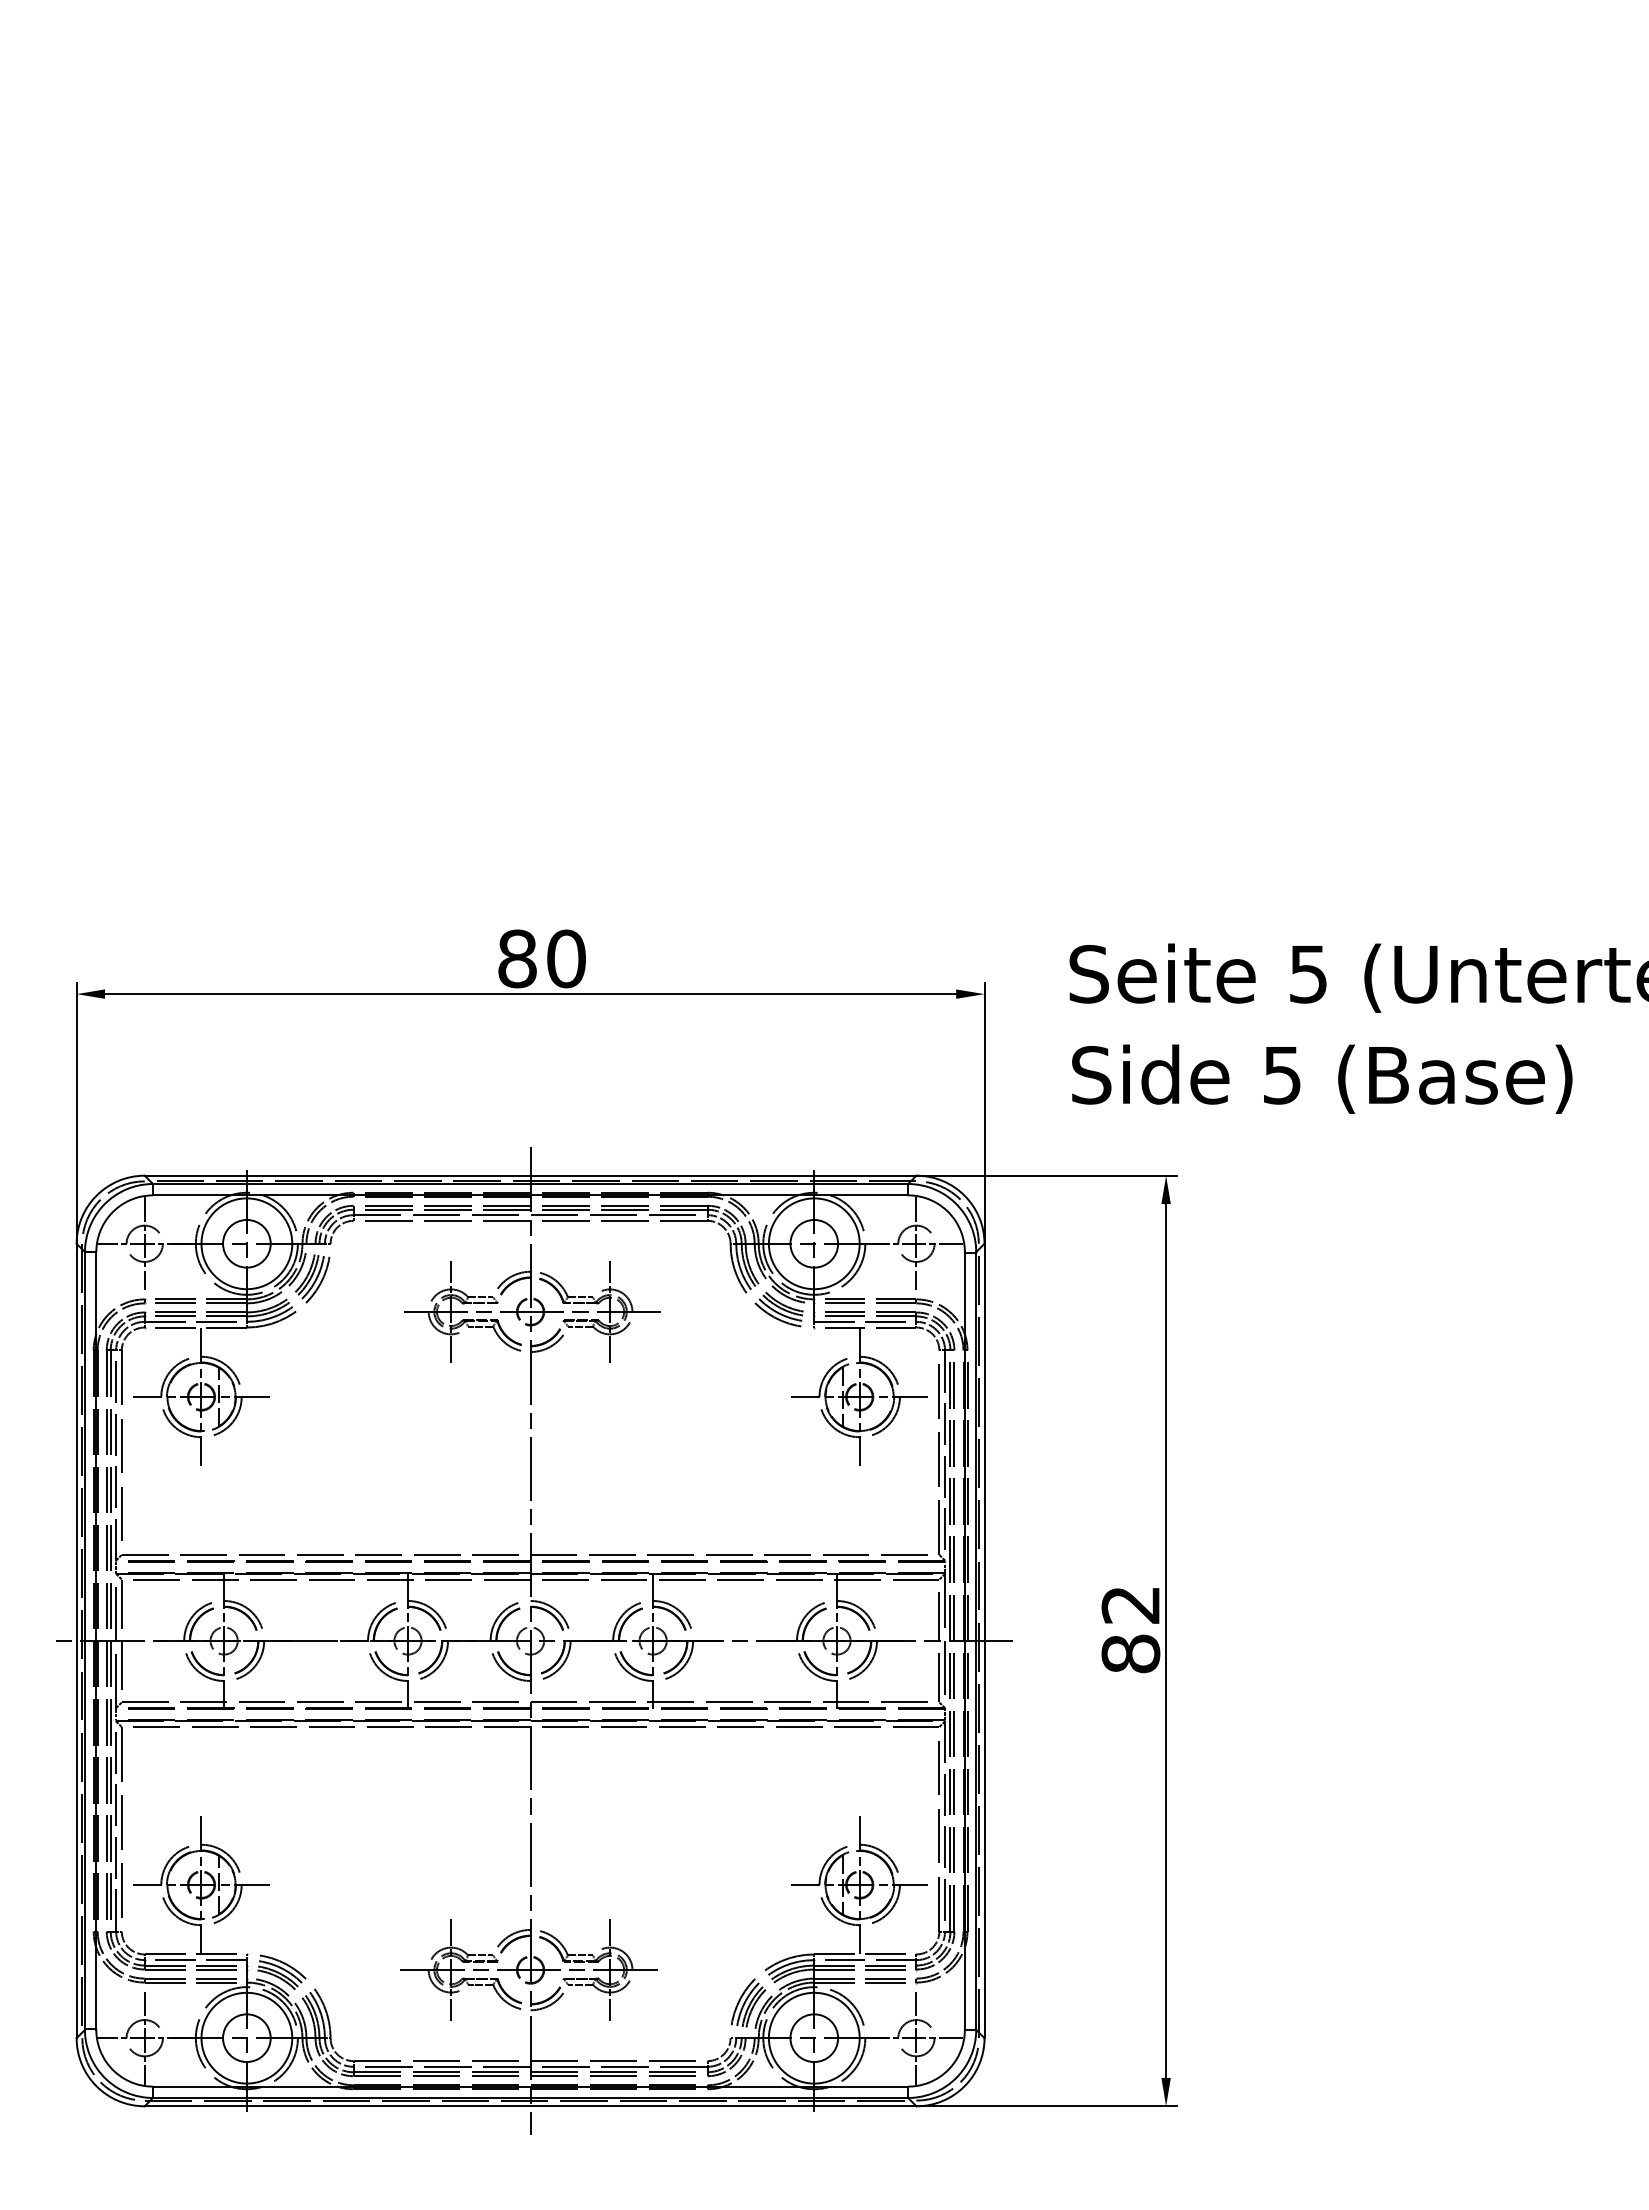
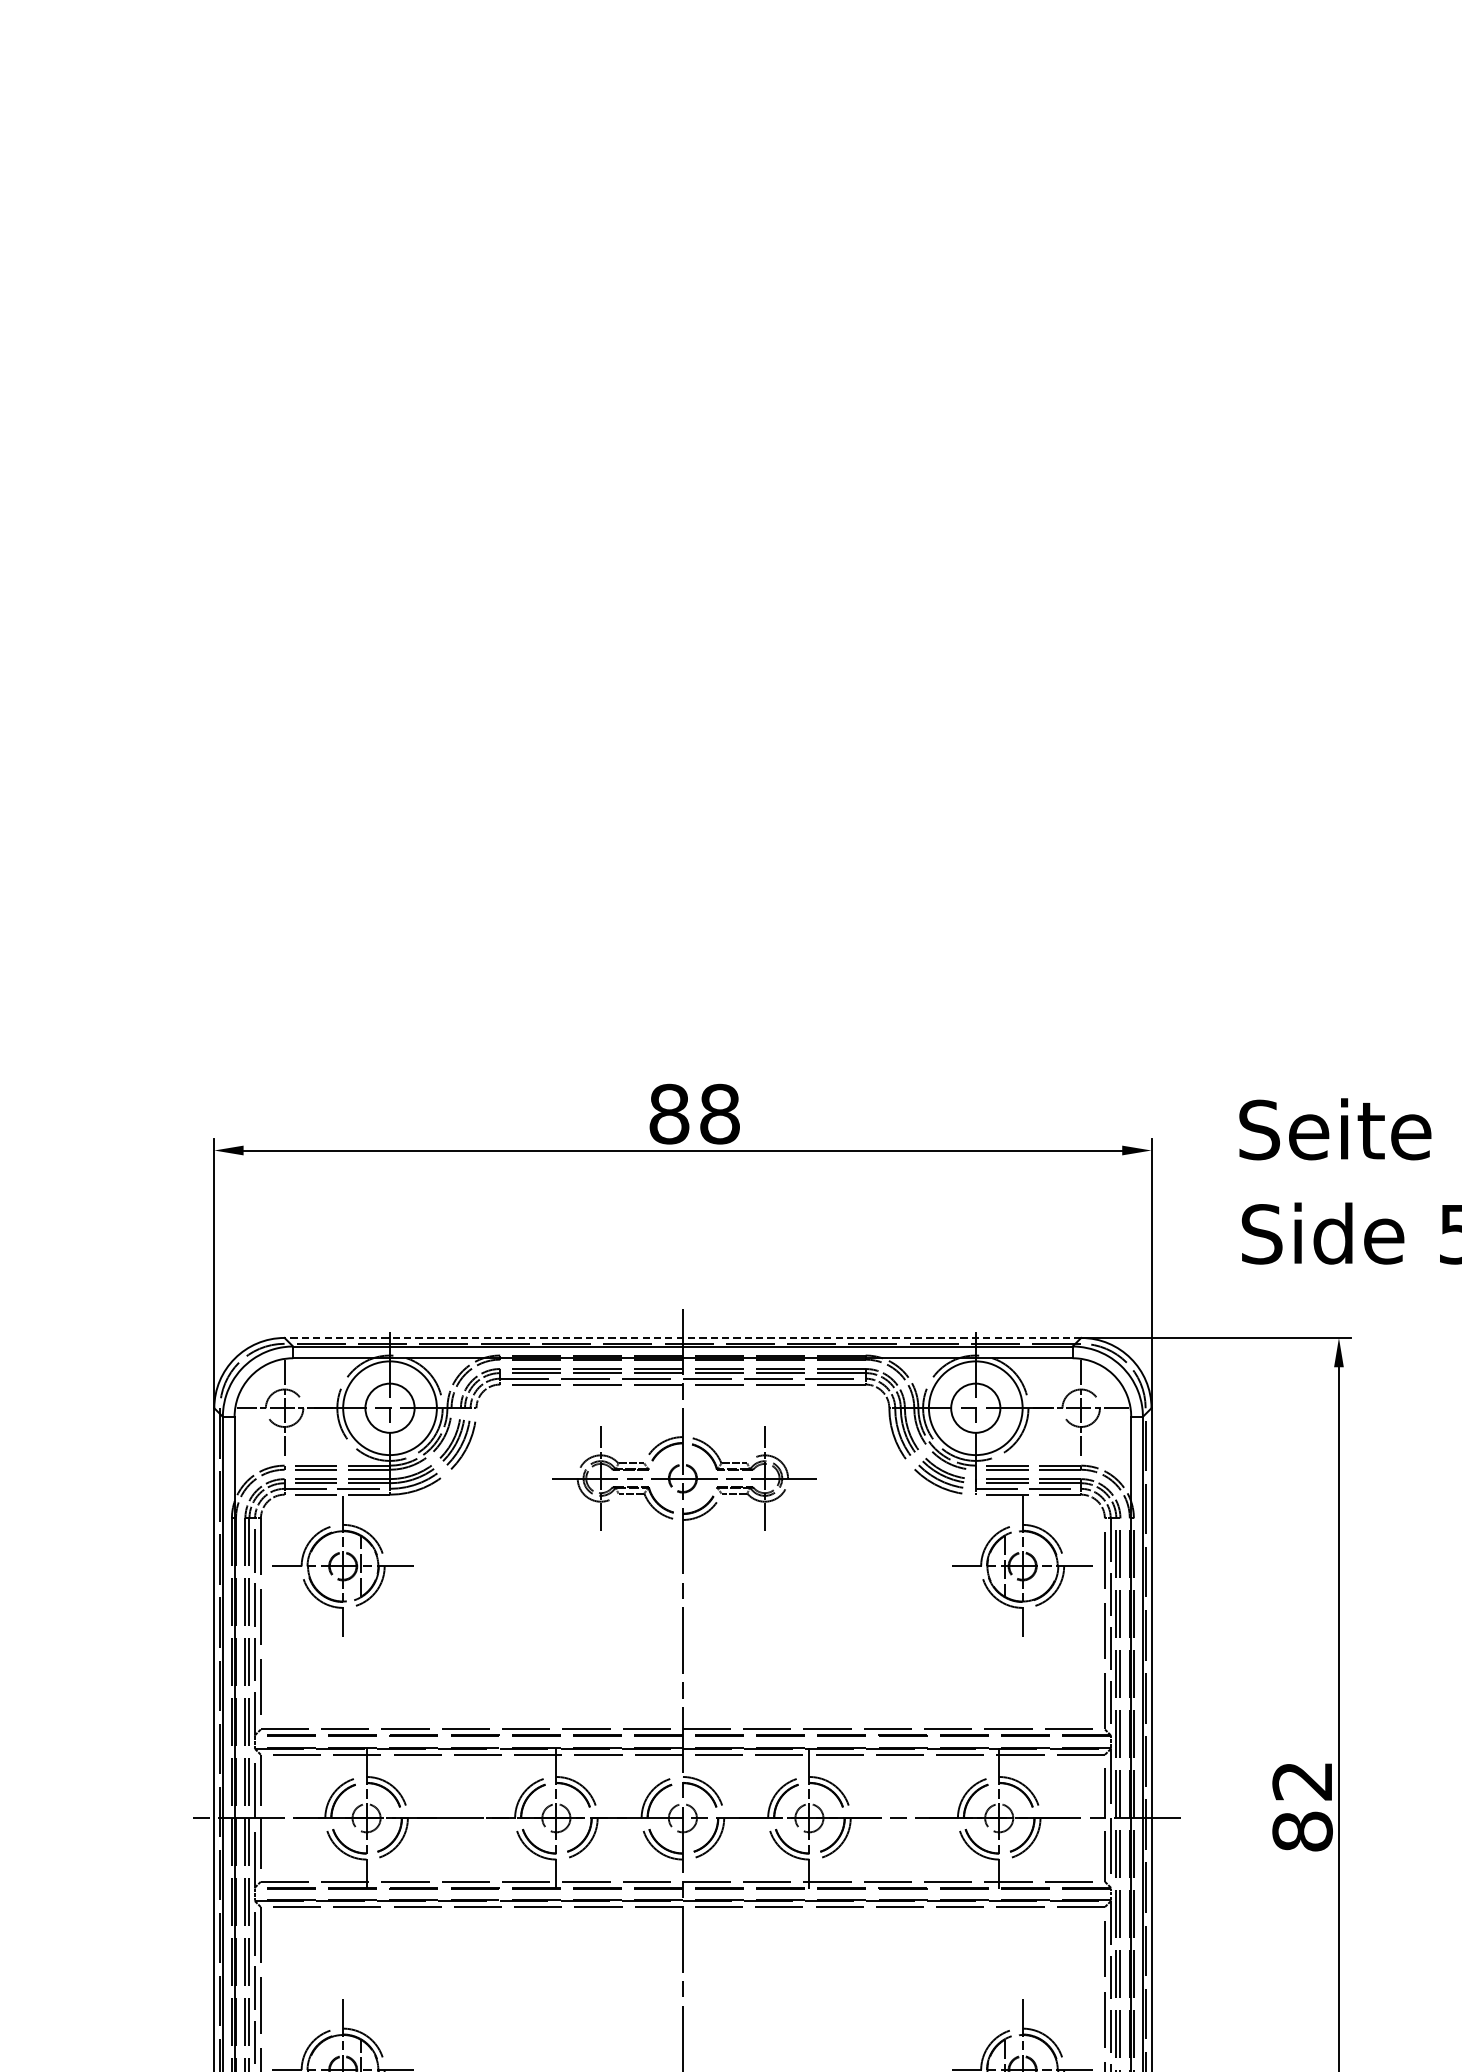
text: (566, 958) -> (719, 1113), 80 -> 88
line: (530, 1175) -> (682, 1337), solid -> dashed

